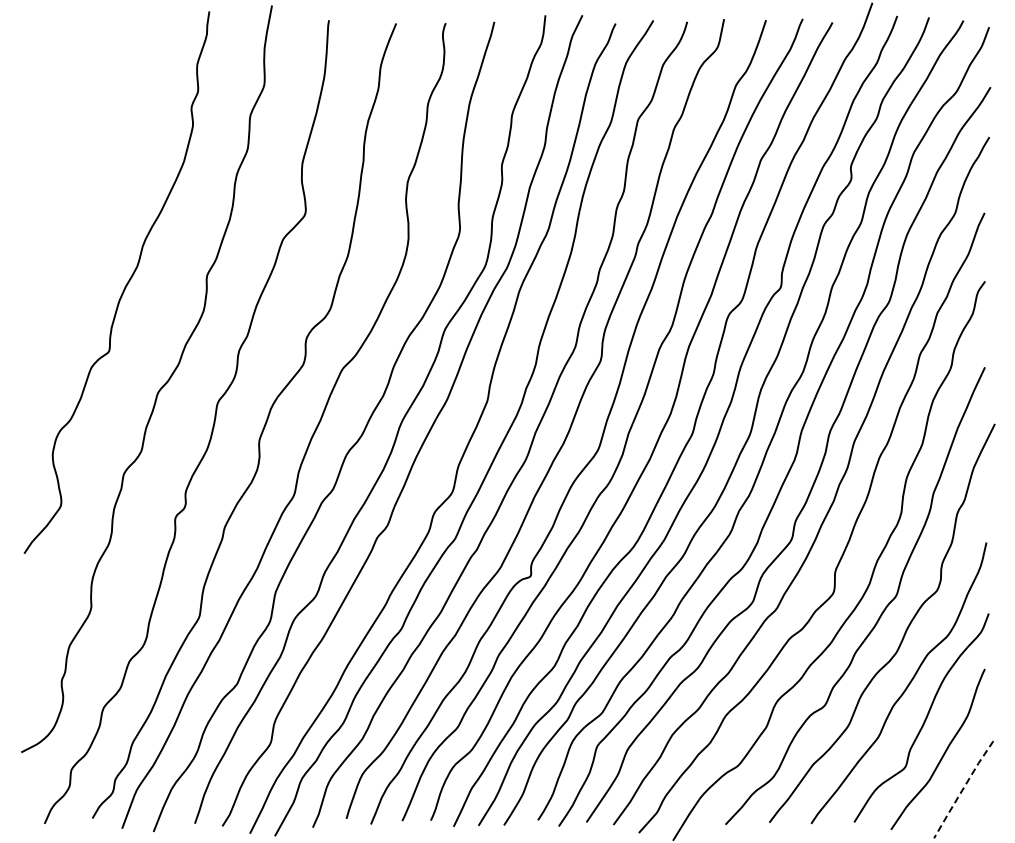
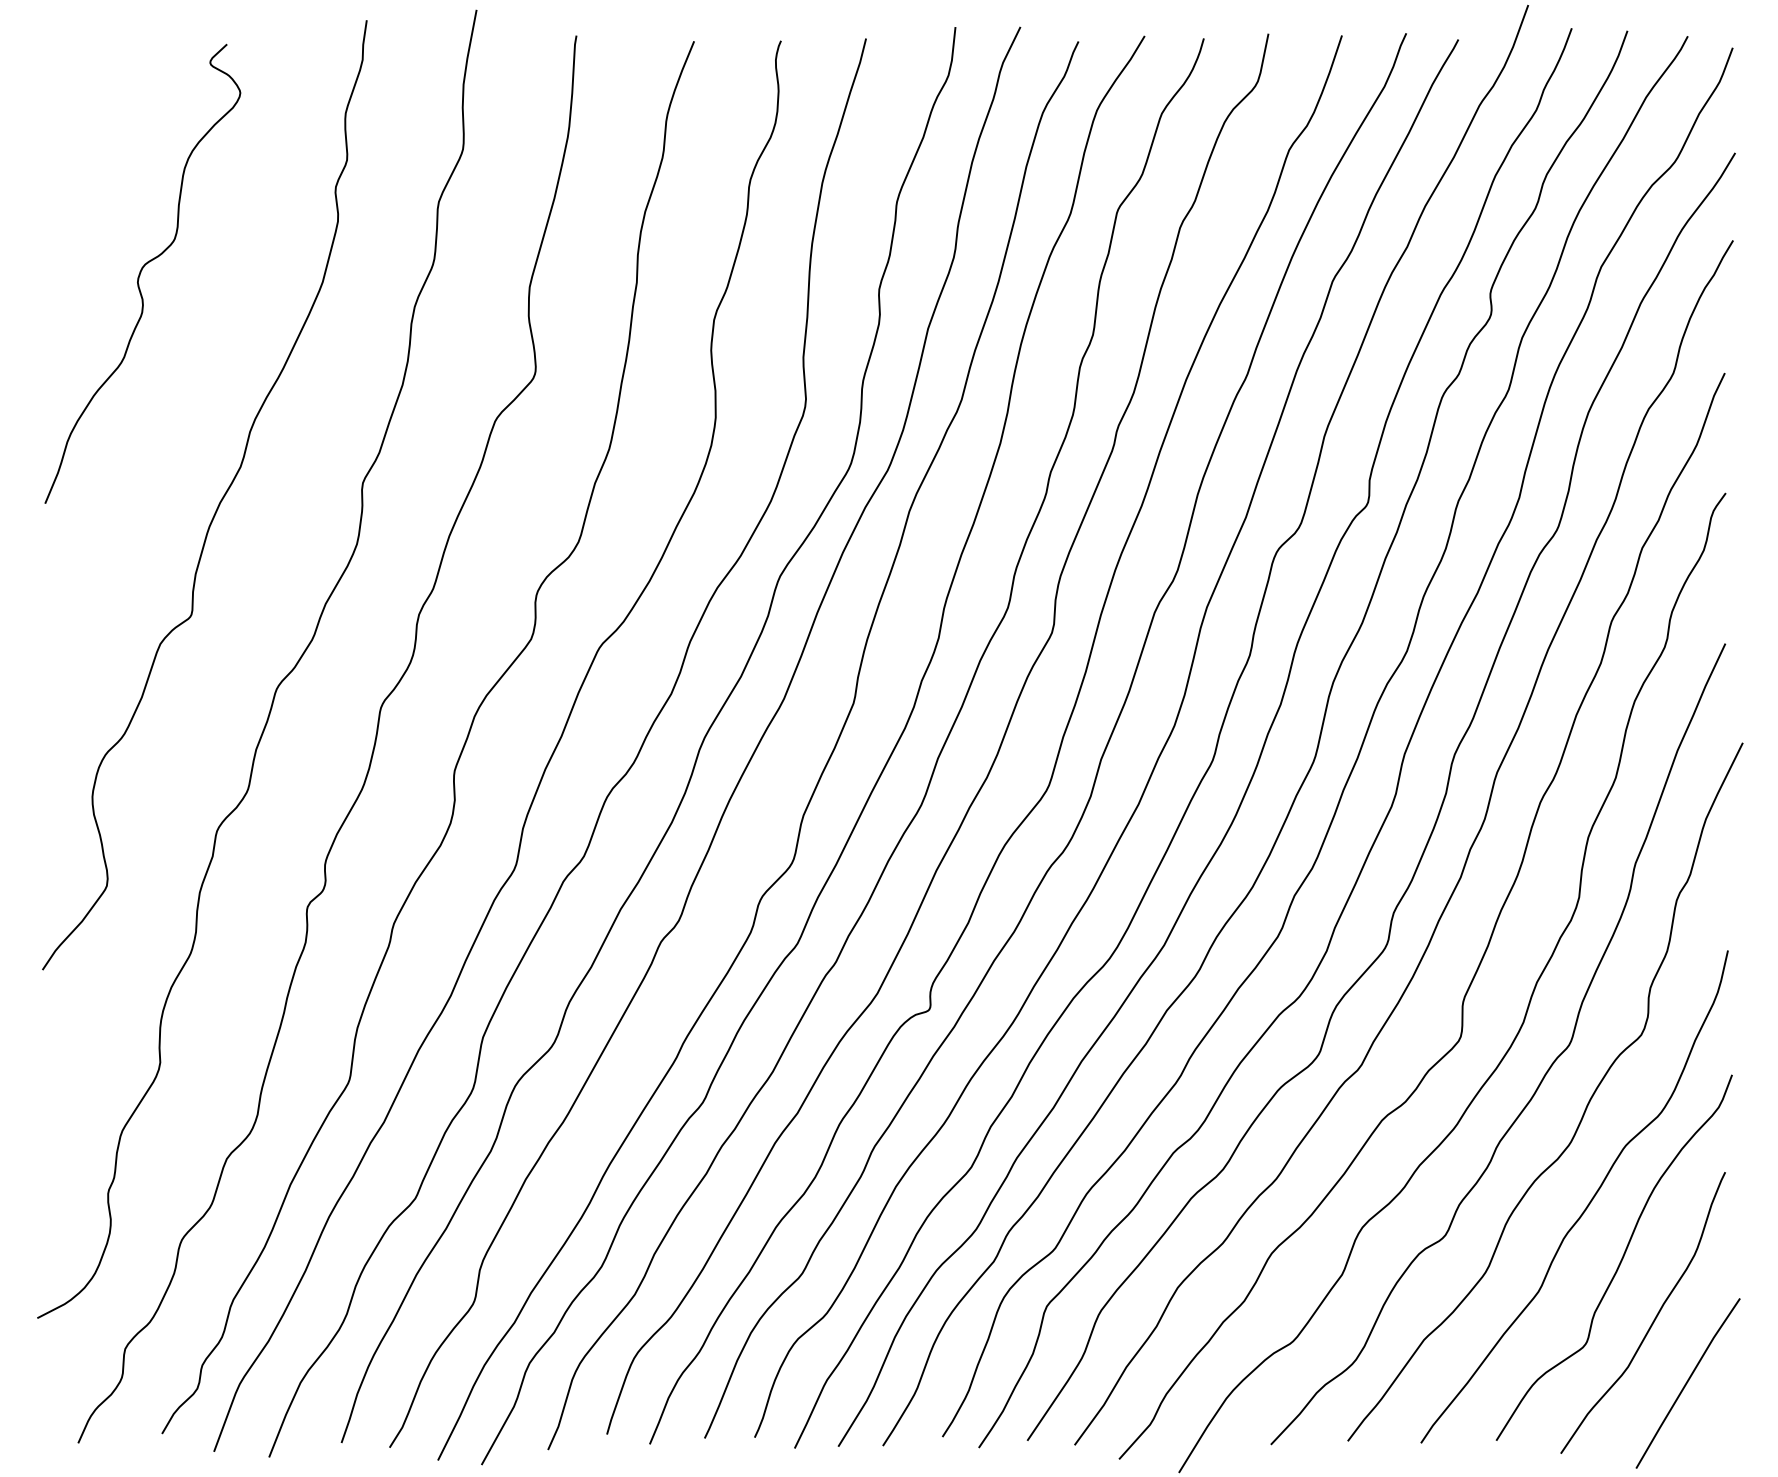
curve: (81, 155) -> (142, 272), added
line: (962, 790) -> (1685, 1384), dashed -> solid

